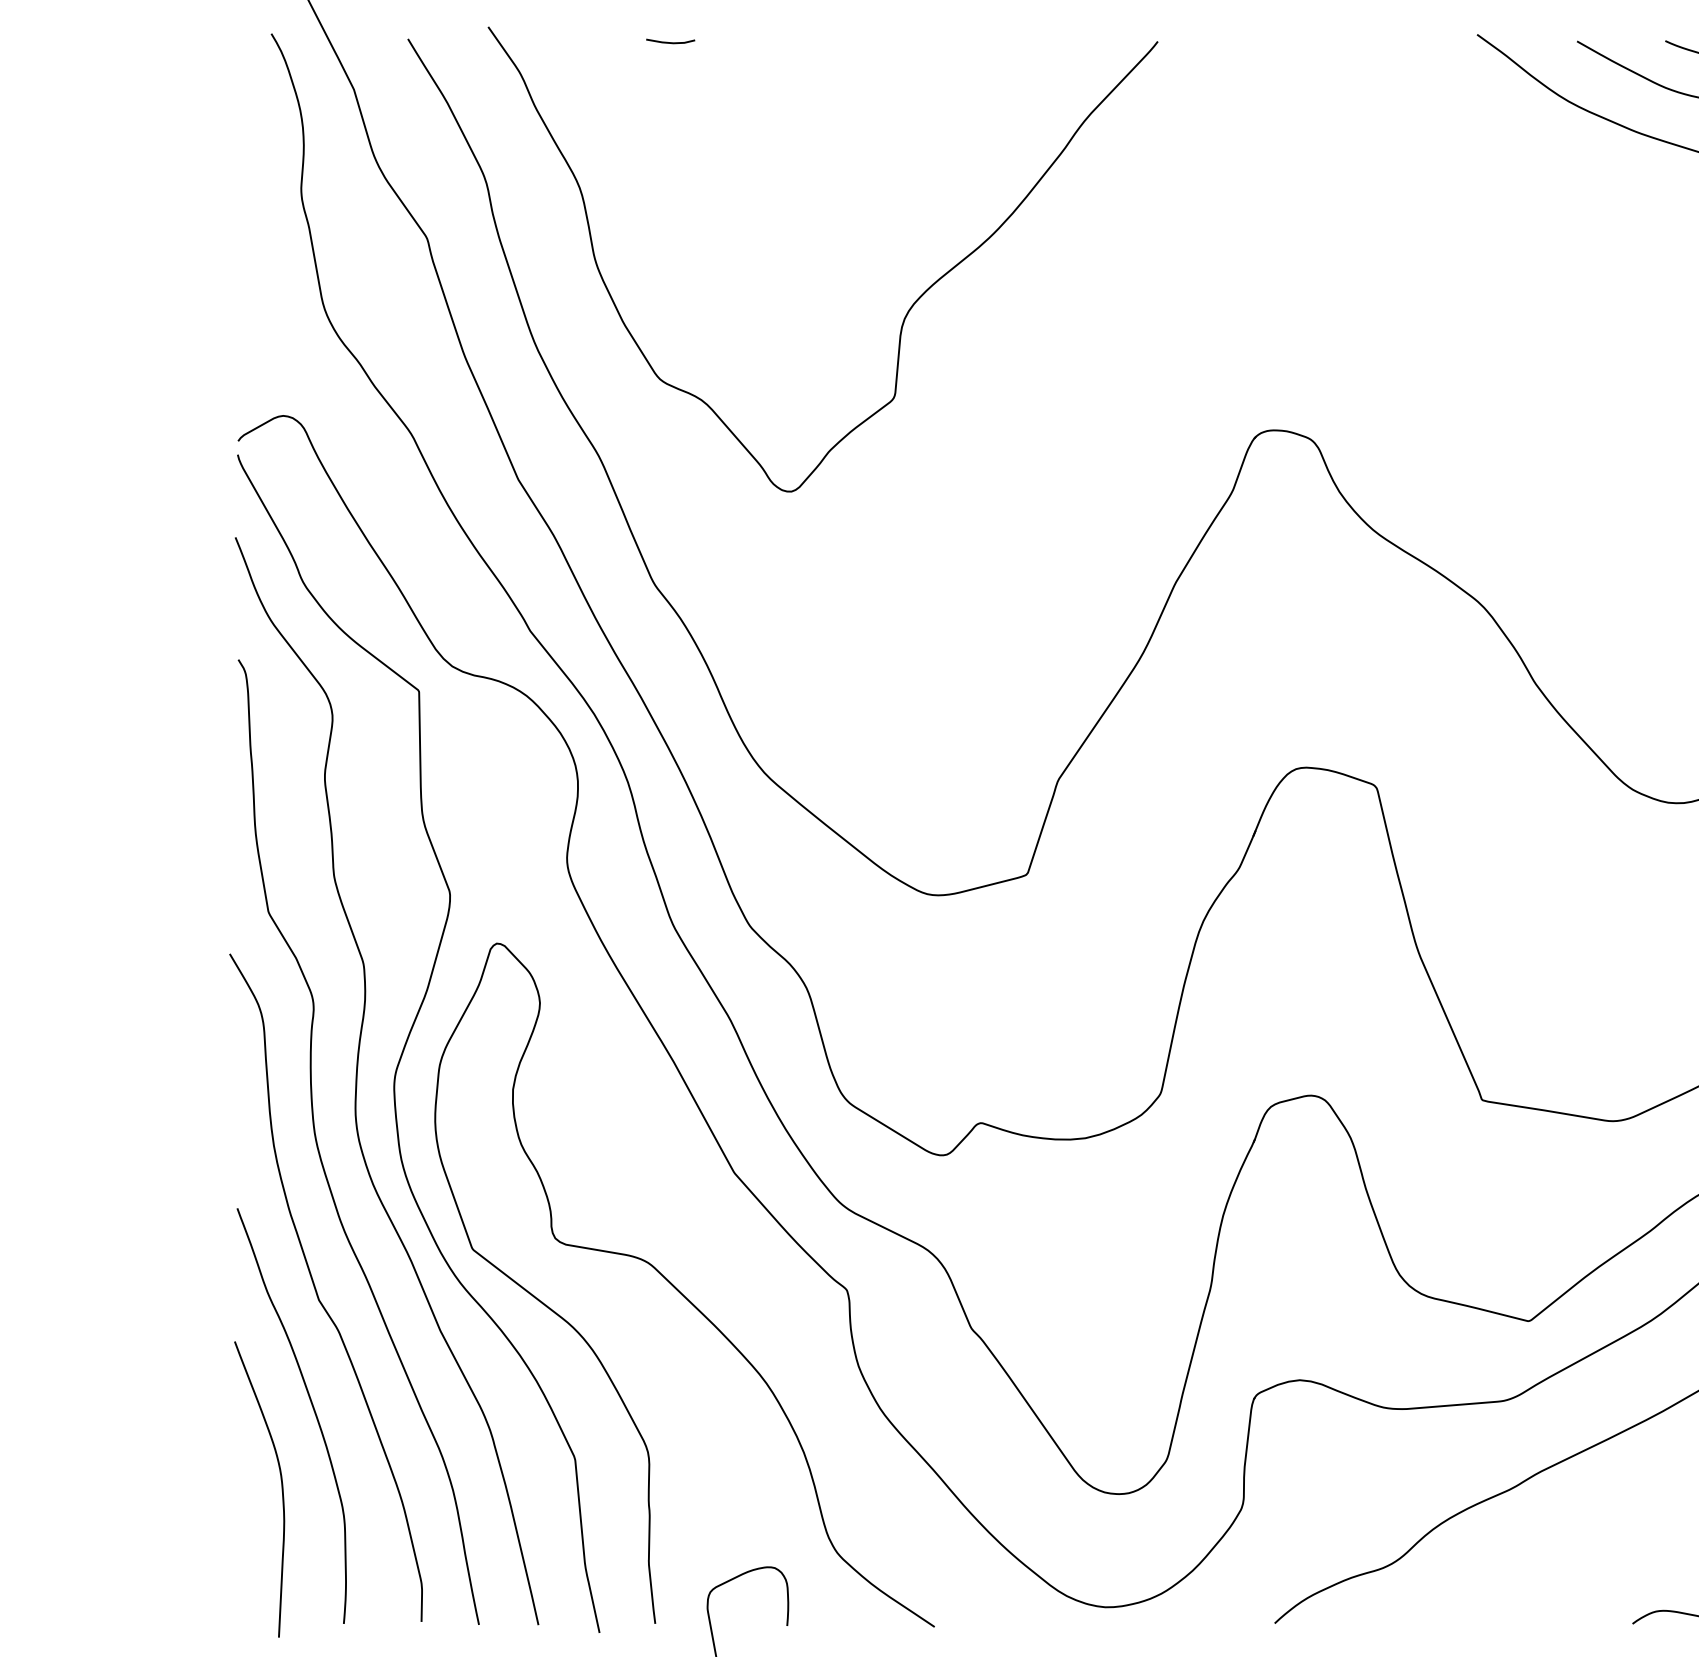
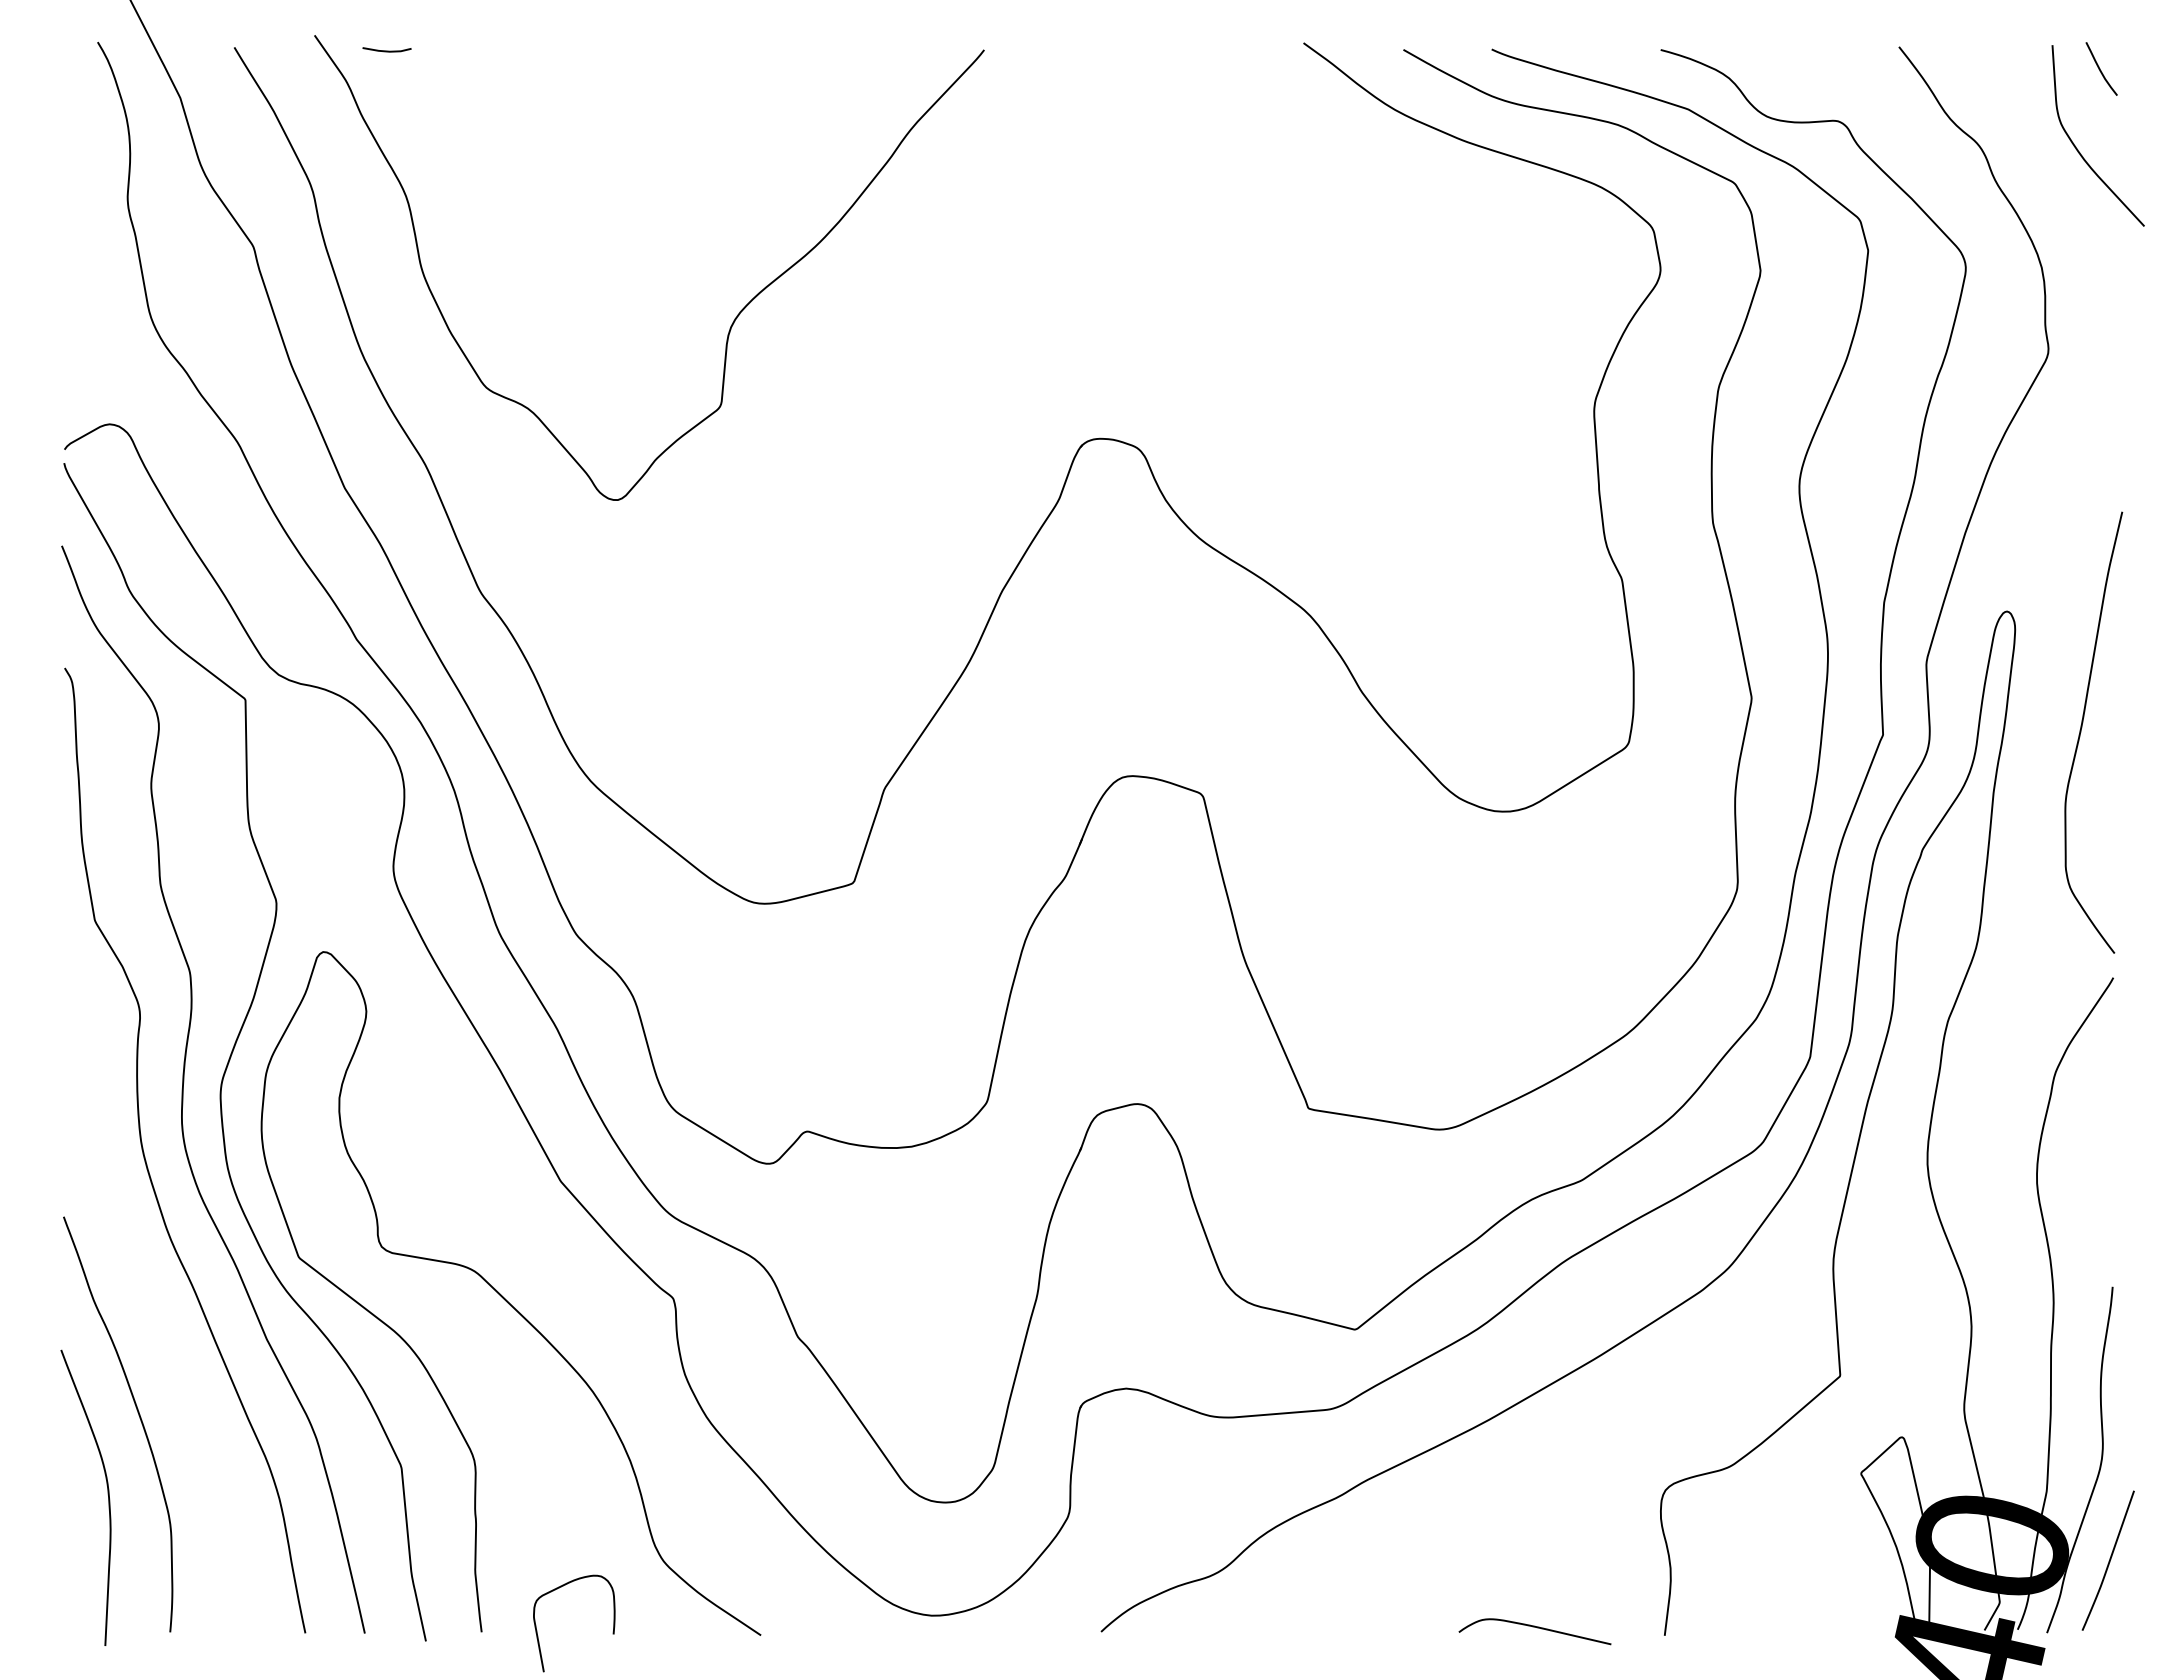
line: (670, 42) -> (386, 50), moved
curve: (317, 1291) -> (143, 1299), removed

